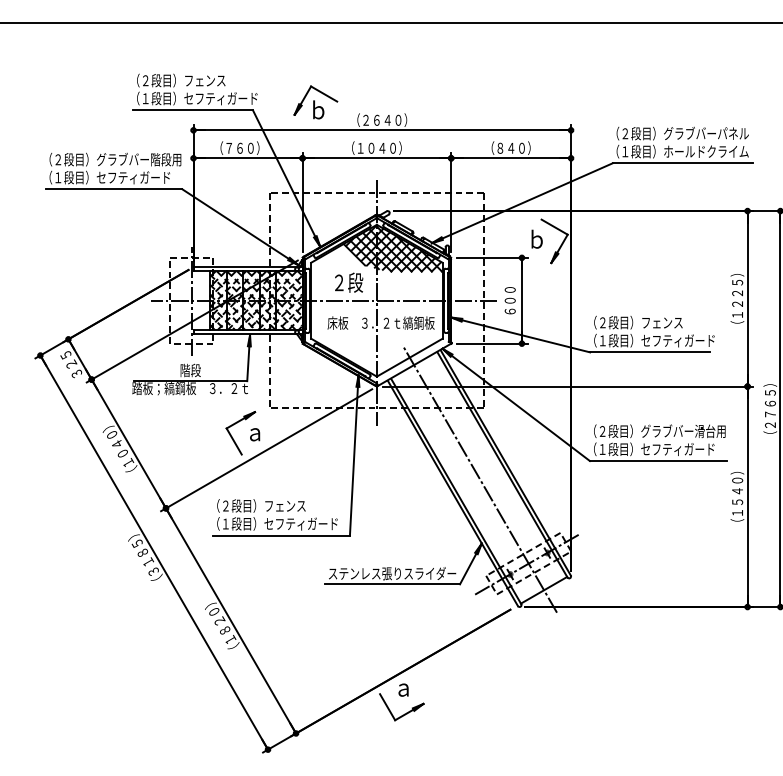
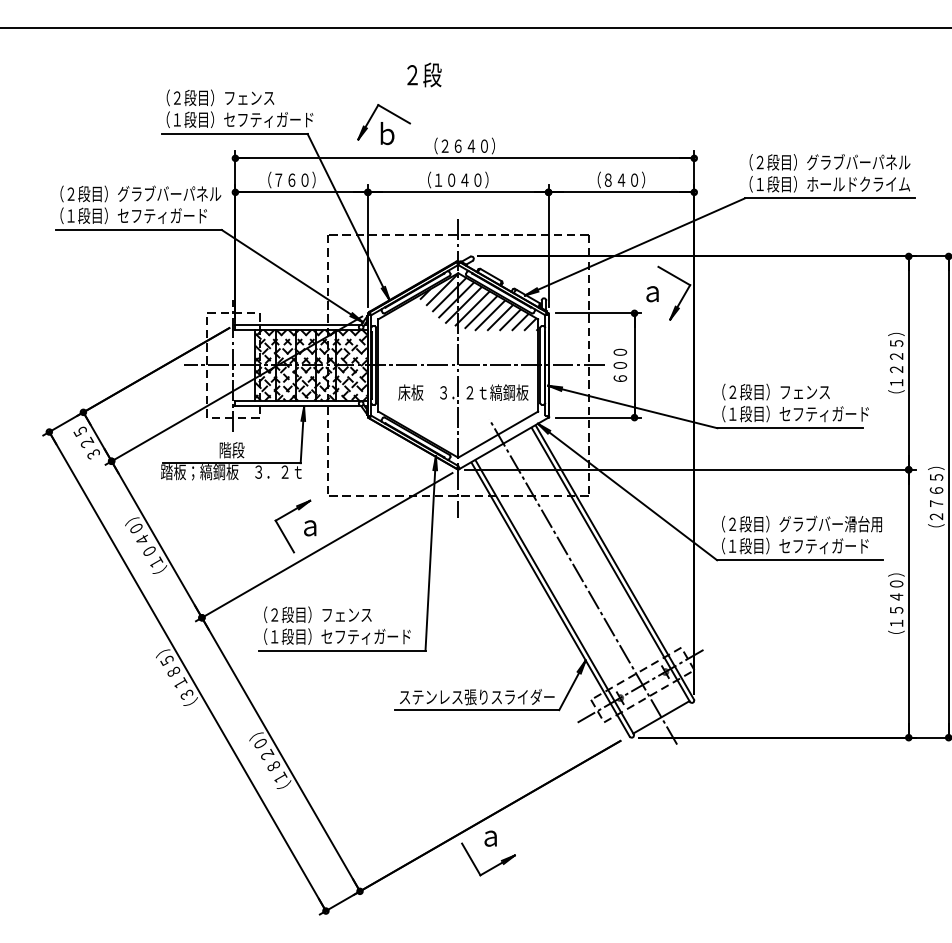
text: (166, 159) -> (202, 193), （２段目）グラブバー階段用 -> （２段目）グラブバーパネル
text: (536, 238) -> (652, 289), ｂ -> ａ
hatch: (392, 248) -> (477, 301), removed
text: (349, 282) -> (424, 74), moved

